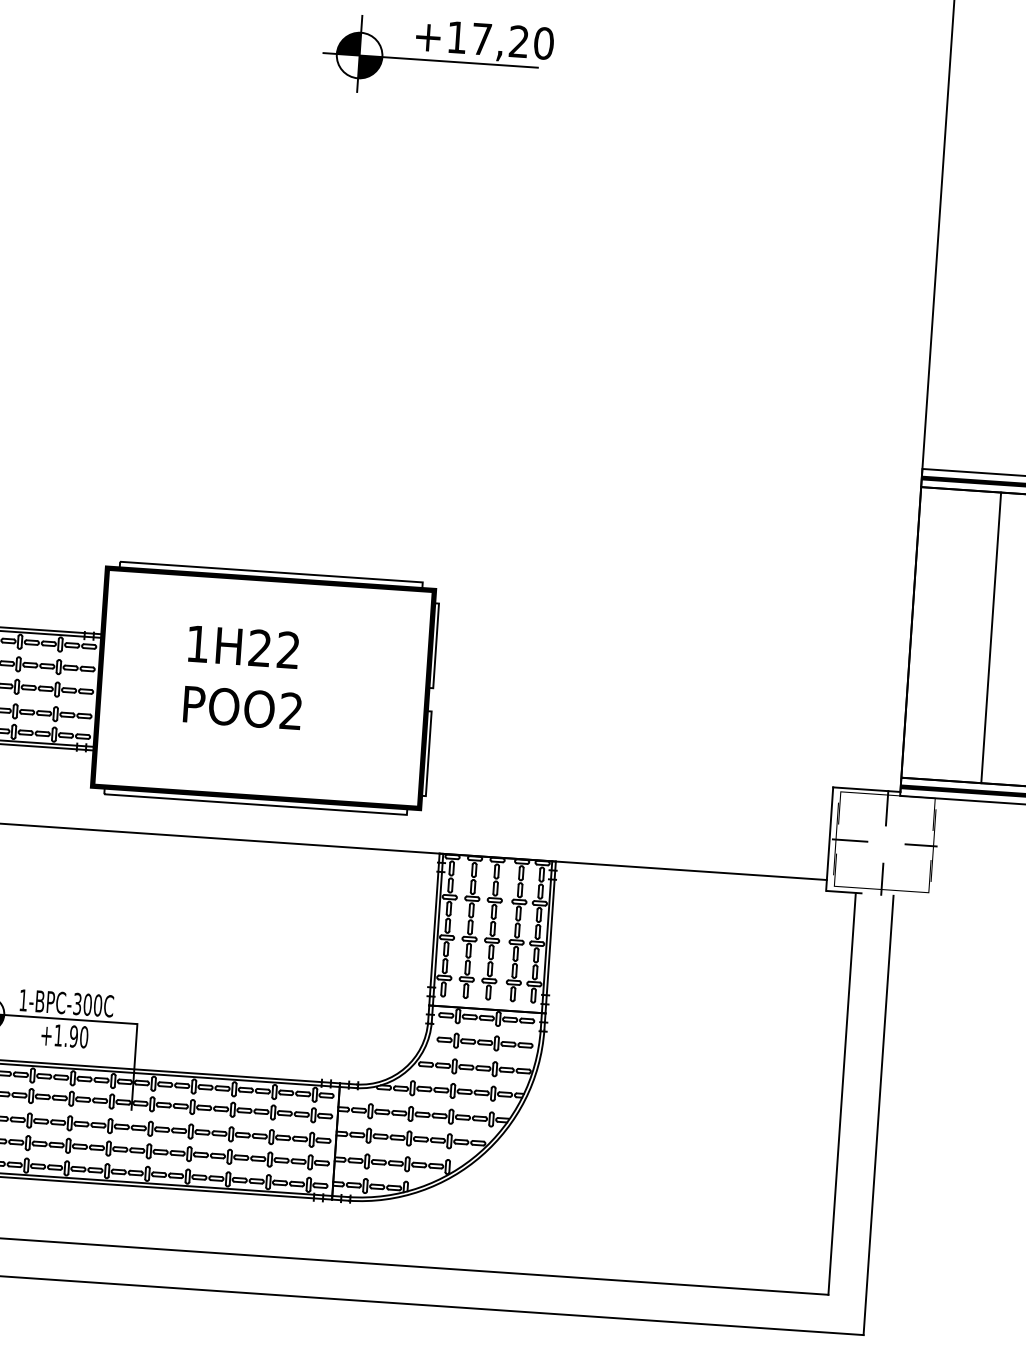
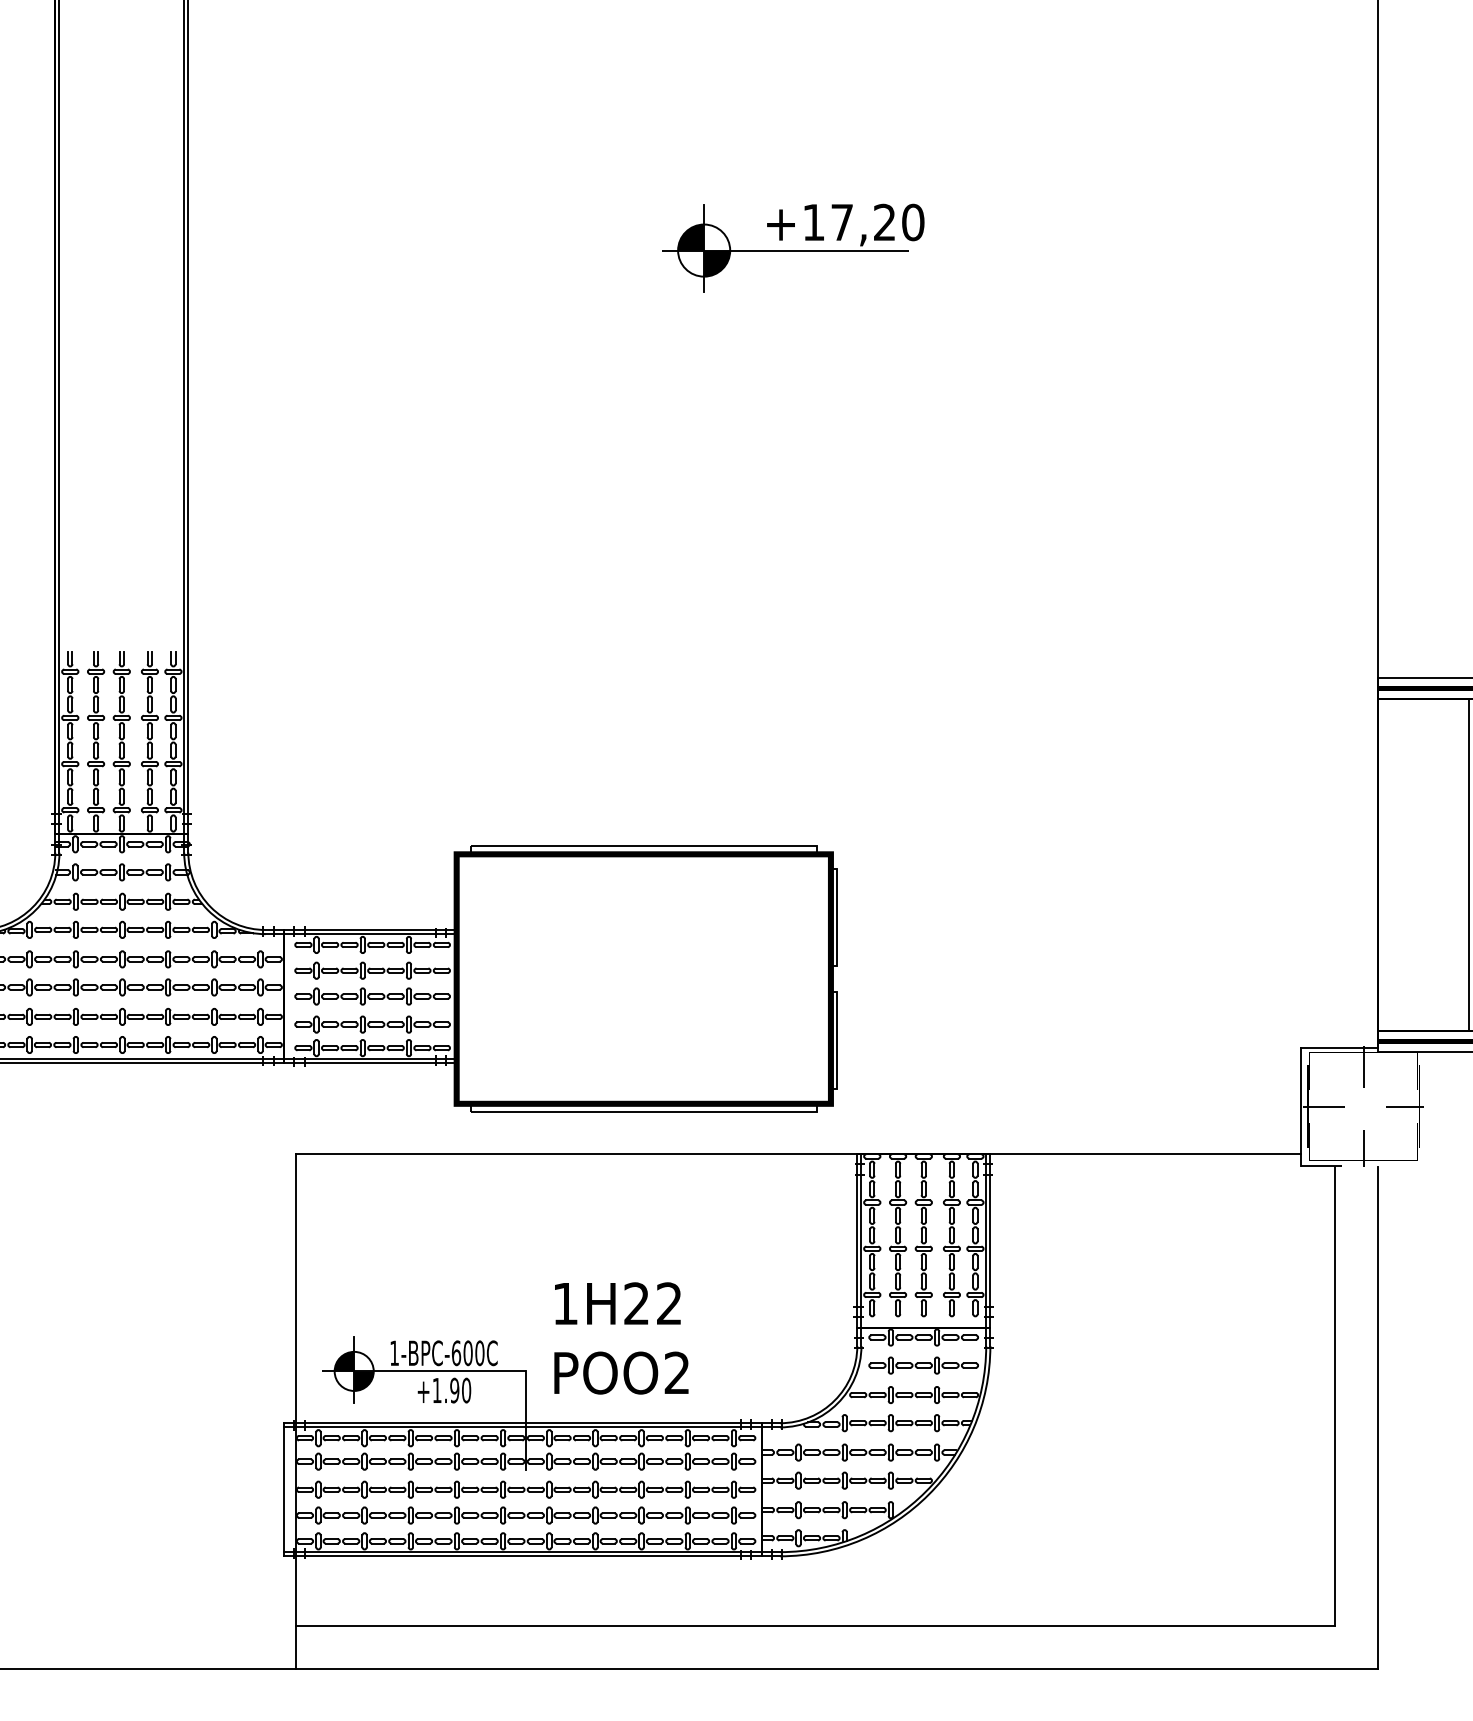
text: (244, 677) -> (621, 1338), moved
text: (77, 1004) -> (456, 1353), 1-BPC-300C -> 1-BPC-600C

